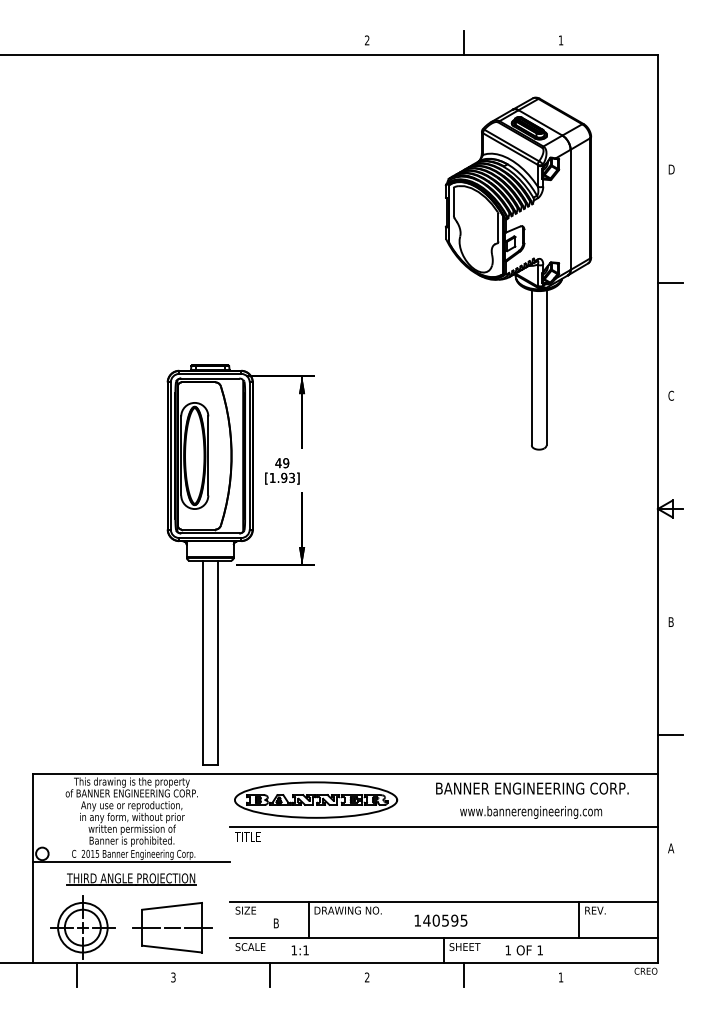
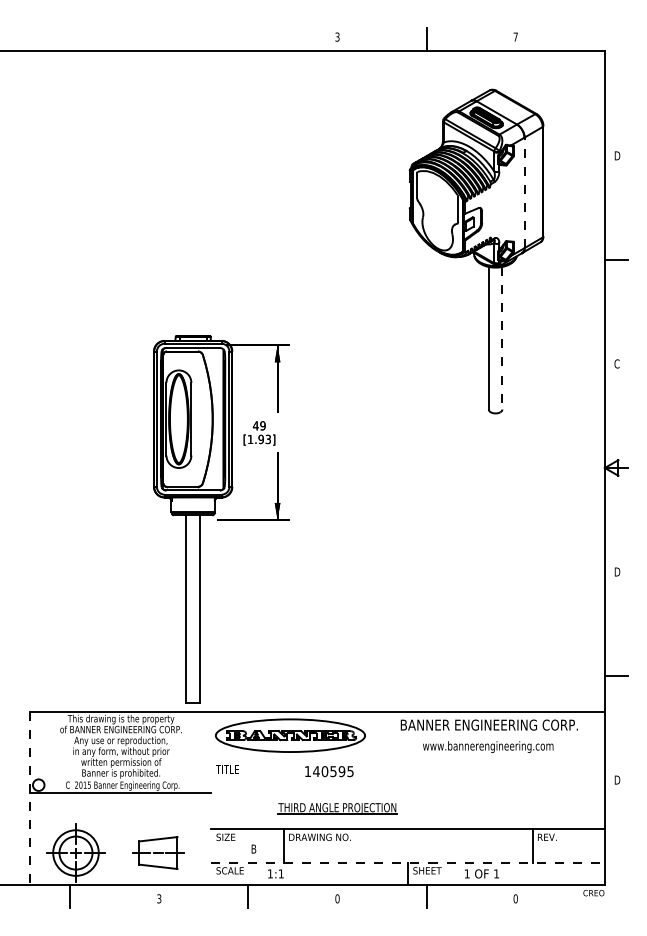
text: (560, 39) -> (515, 36), 1 -> 7
text: (367, 40) -> (337, 37), 2 -> 3
line: (570, 209) -> (524, 192), solid -> dashed
line: (546, 368) -> (502, 338), solid -> dashed
text: (671, 621) -> (617, 571), B -> D
line: (443, 827) -> (407, 760), removed
text: (671, 847) -> (617, 779), A -> D
line: (33, 868) -> (30, 798), solid -> dashed
part: (131, 879) -> (337, 808), moved
text: (441, 920) -> (329, 771), moved
part: (172, 927) -> (158, 852), size x0.7
line: (444, 937) -> (408, 862), solid -> dashed
text: (367, 977) -> (337, 898), 2 -> 0
text: (560, 977) -> (515, 898), 1 -> 0

